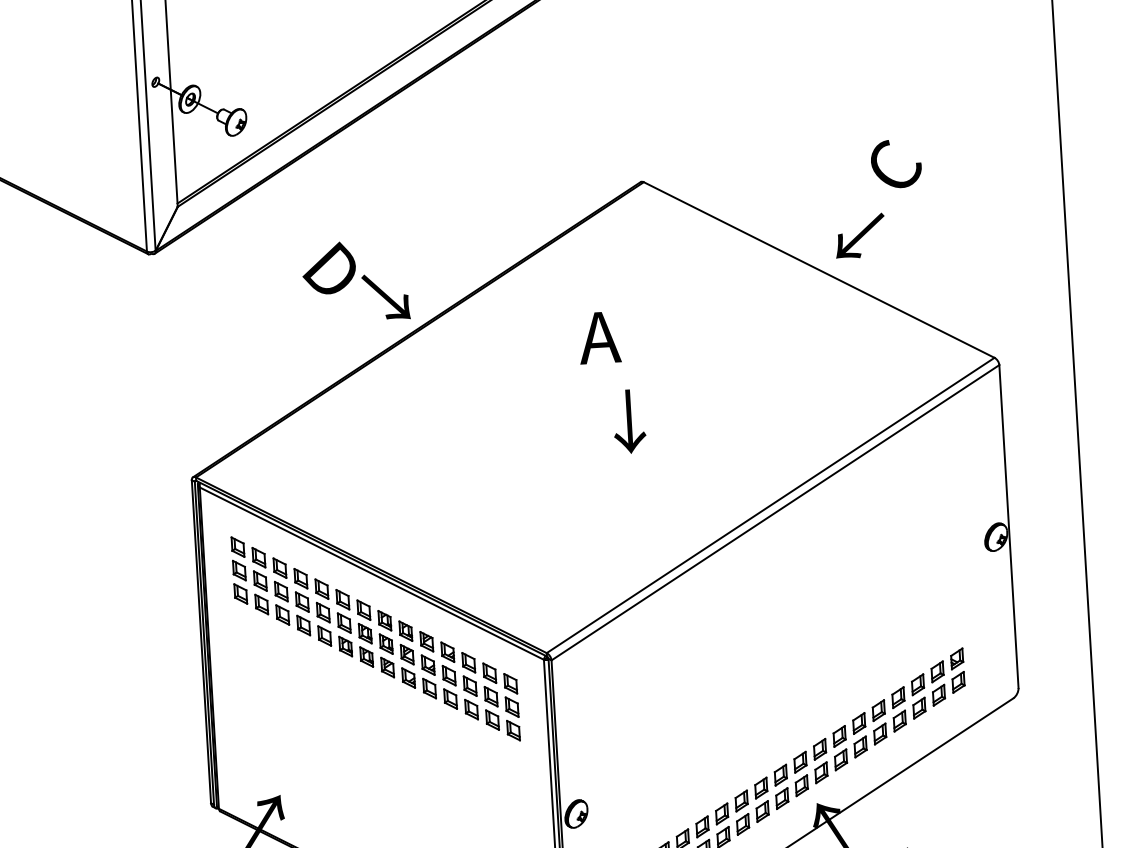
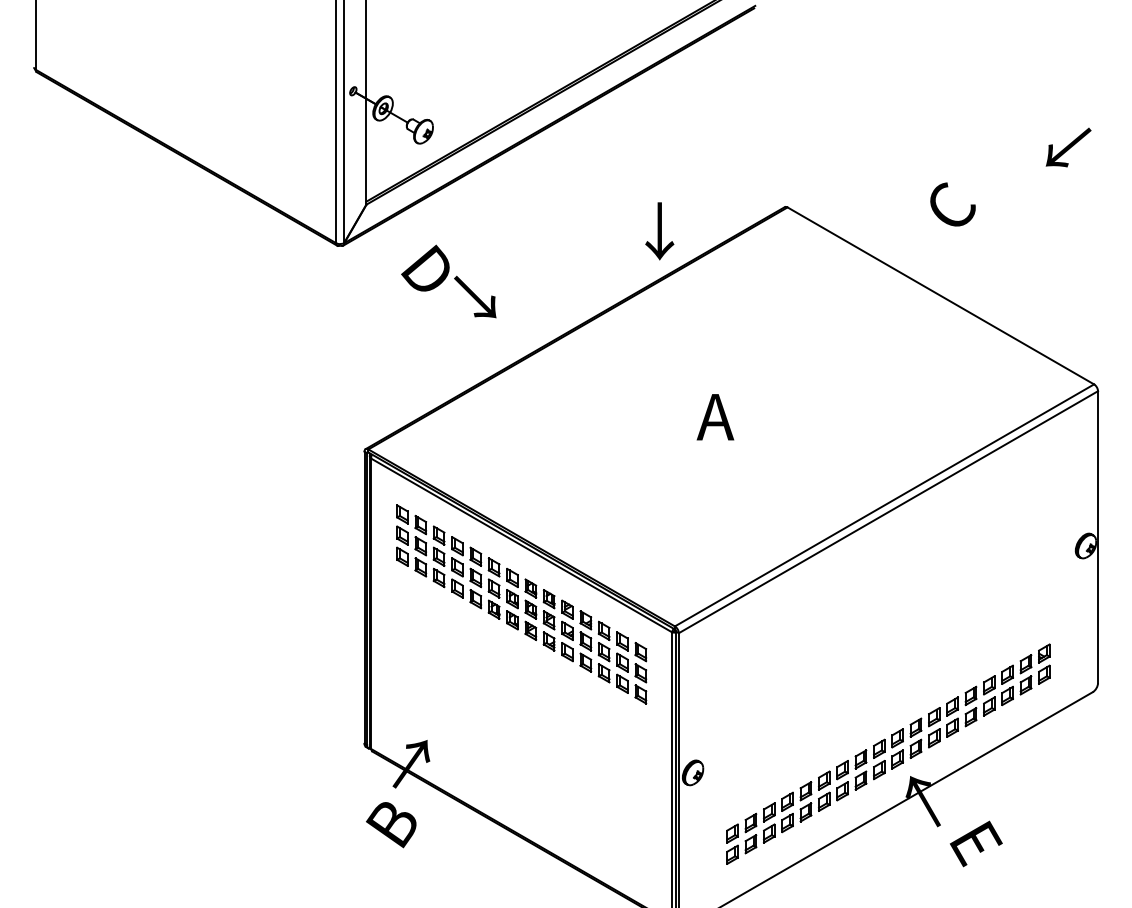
text: (895, 163) -> (952, 204), moved
text: (860, 236) -> (1068, 147), moved
text: (355, 281) -> (448, 281), moved
text: (599, 338) -> (715, 417), moved
text: (629, 421) -> (659, 231), moved

